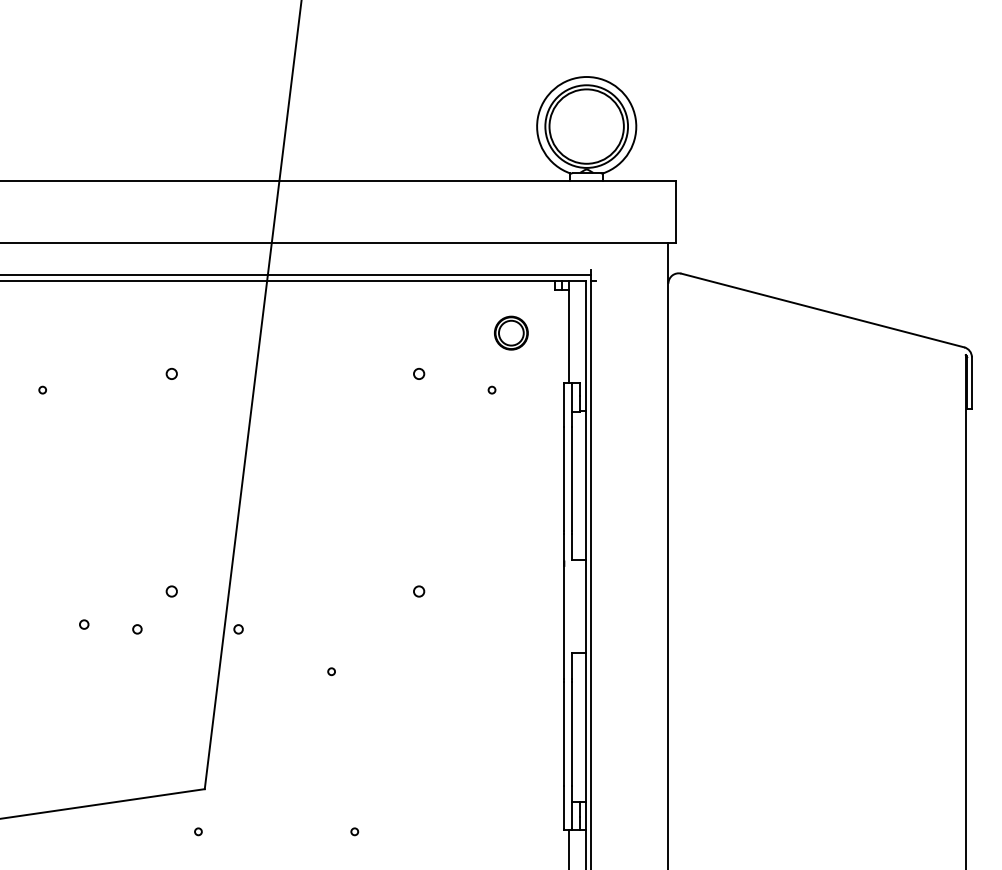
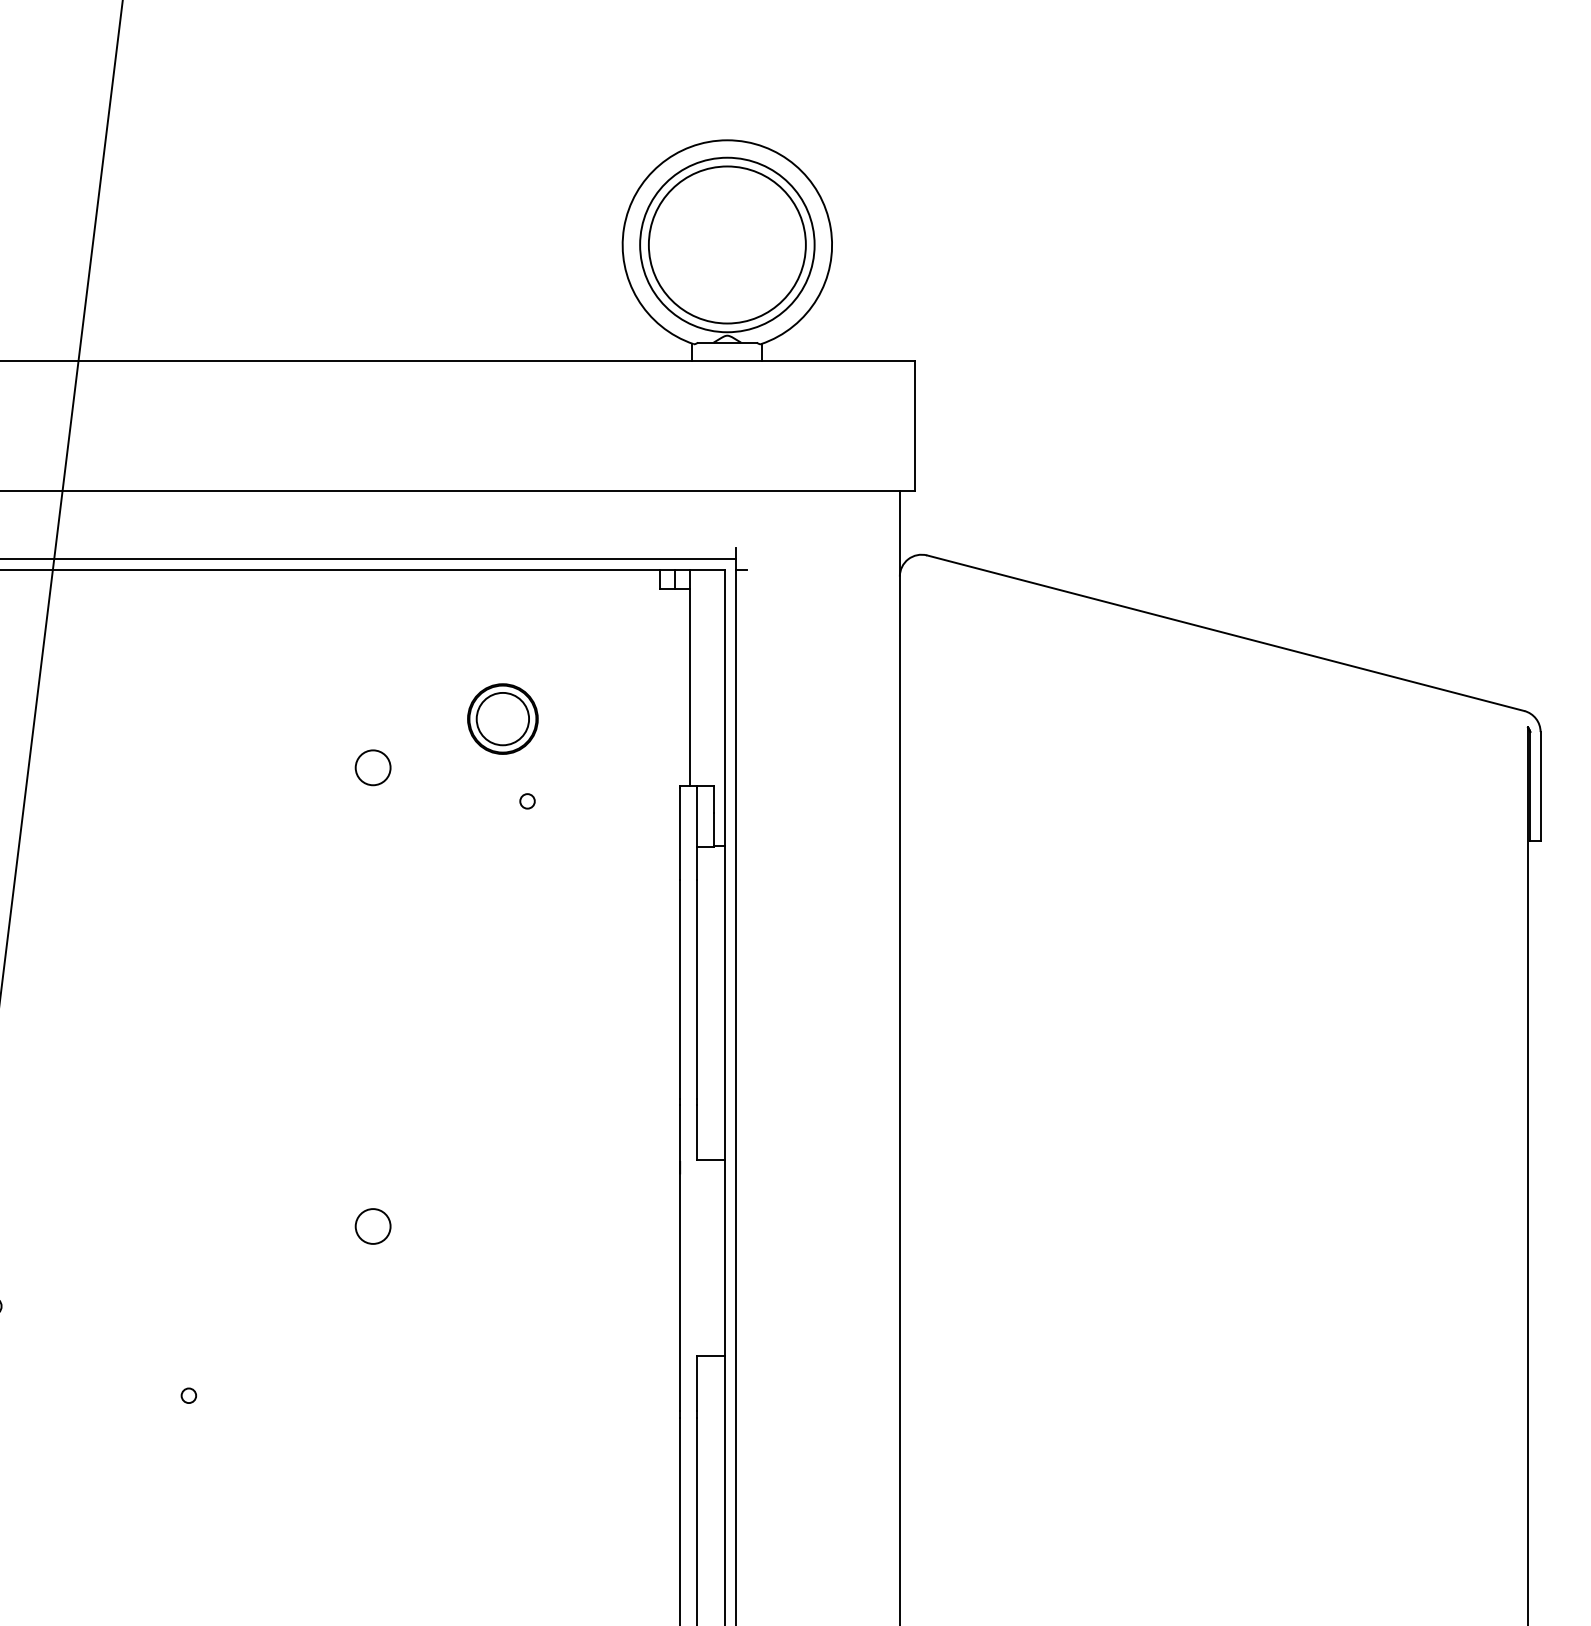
part: (511, 332) -> (503, 717), moved
circle: (419, 373) -> (374, 766), size x1.6
circle: (419, 591) -> (374, 1226), size x1.6

